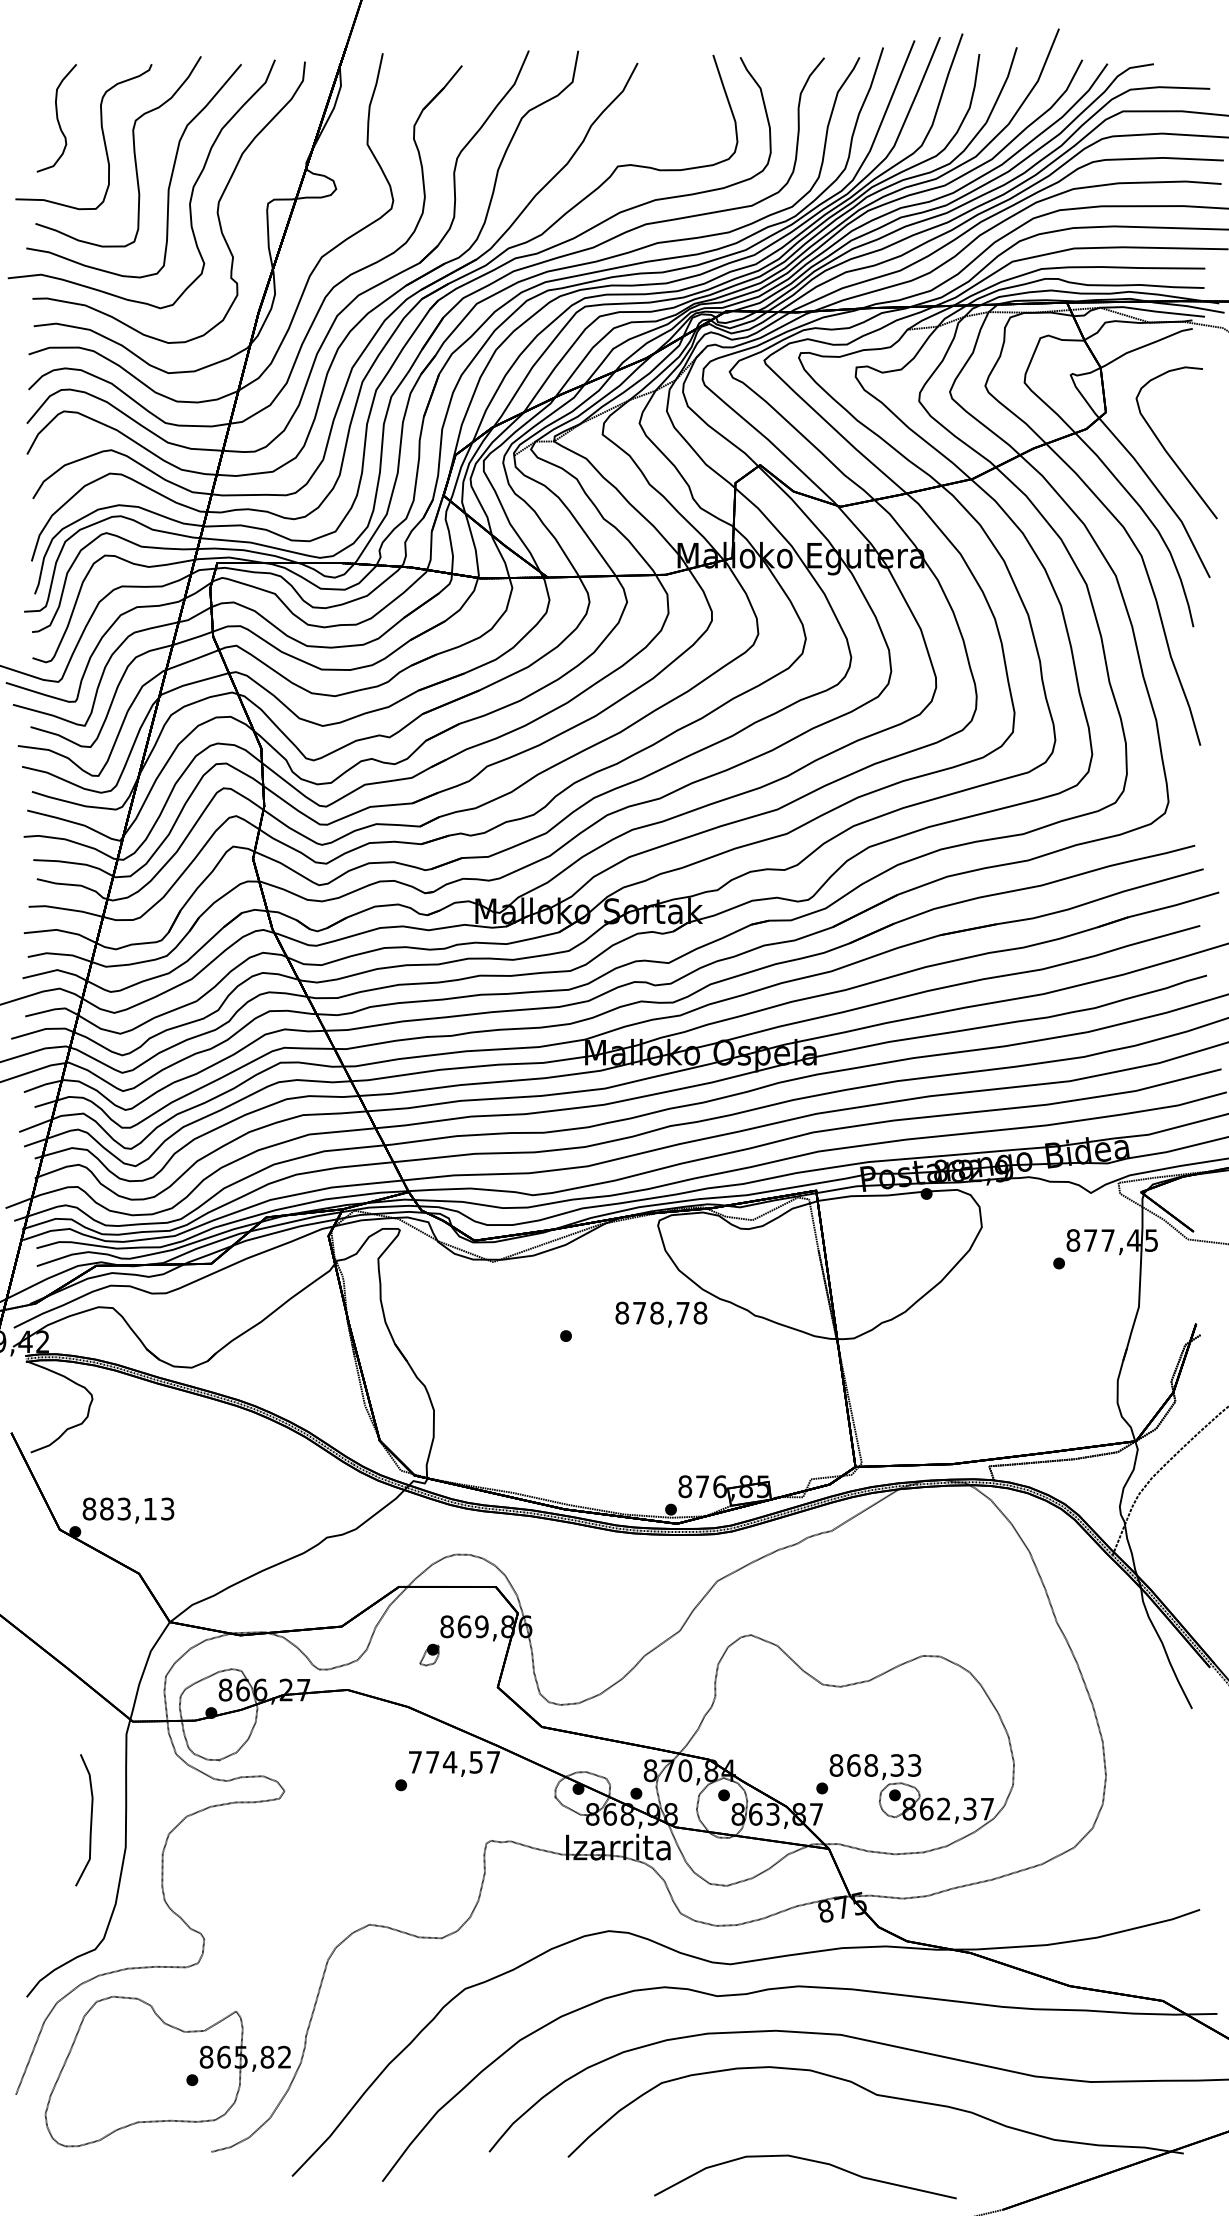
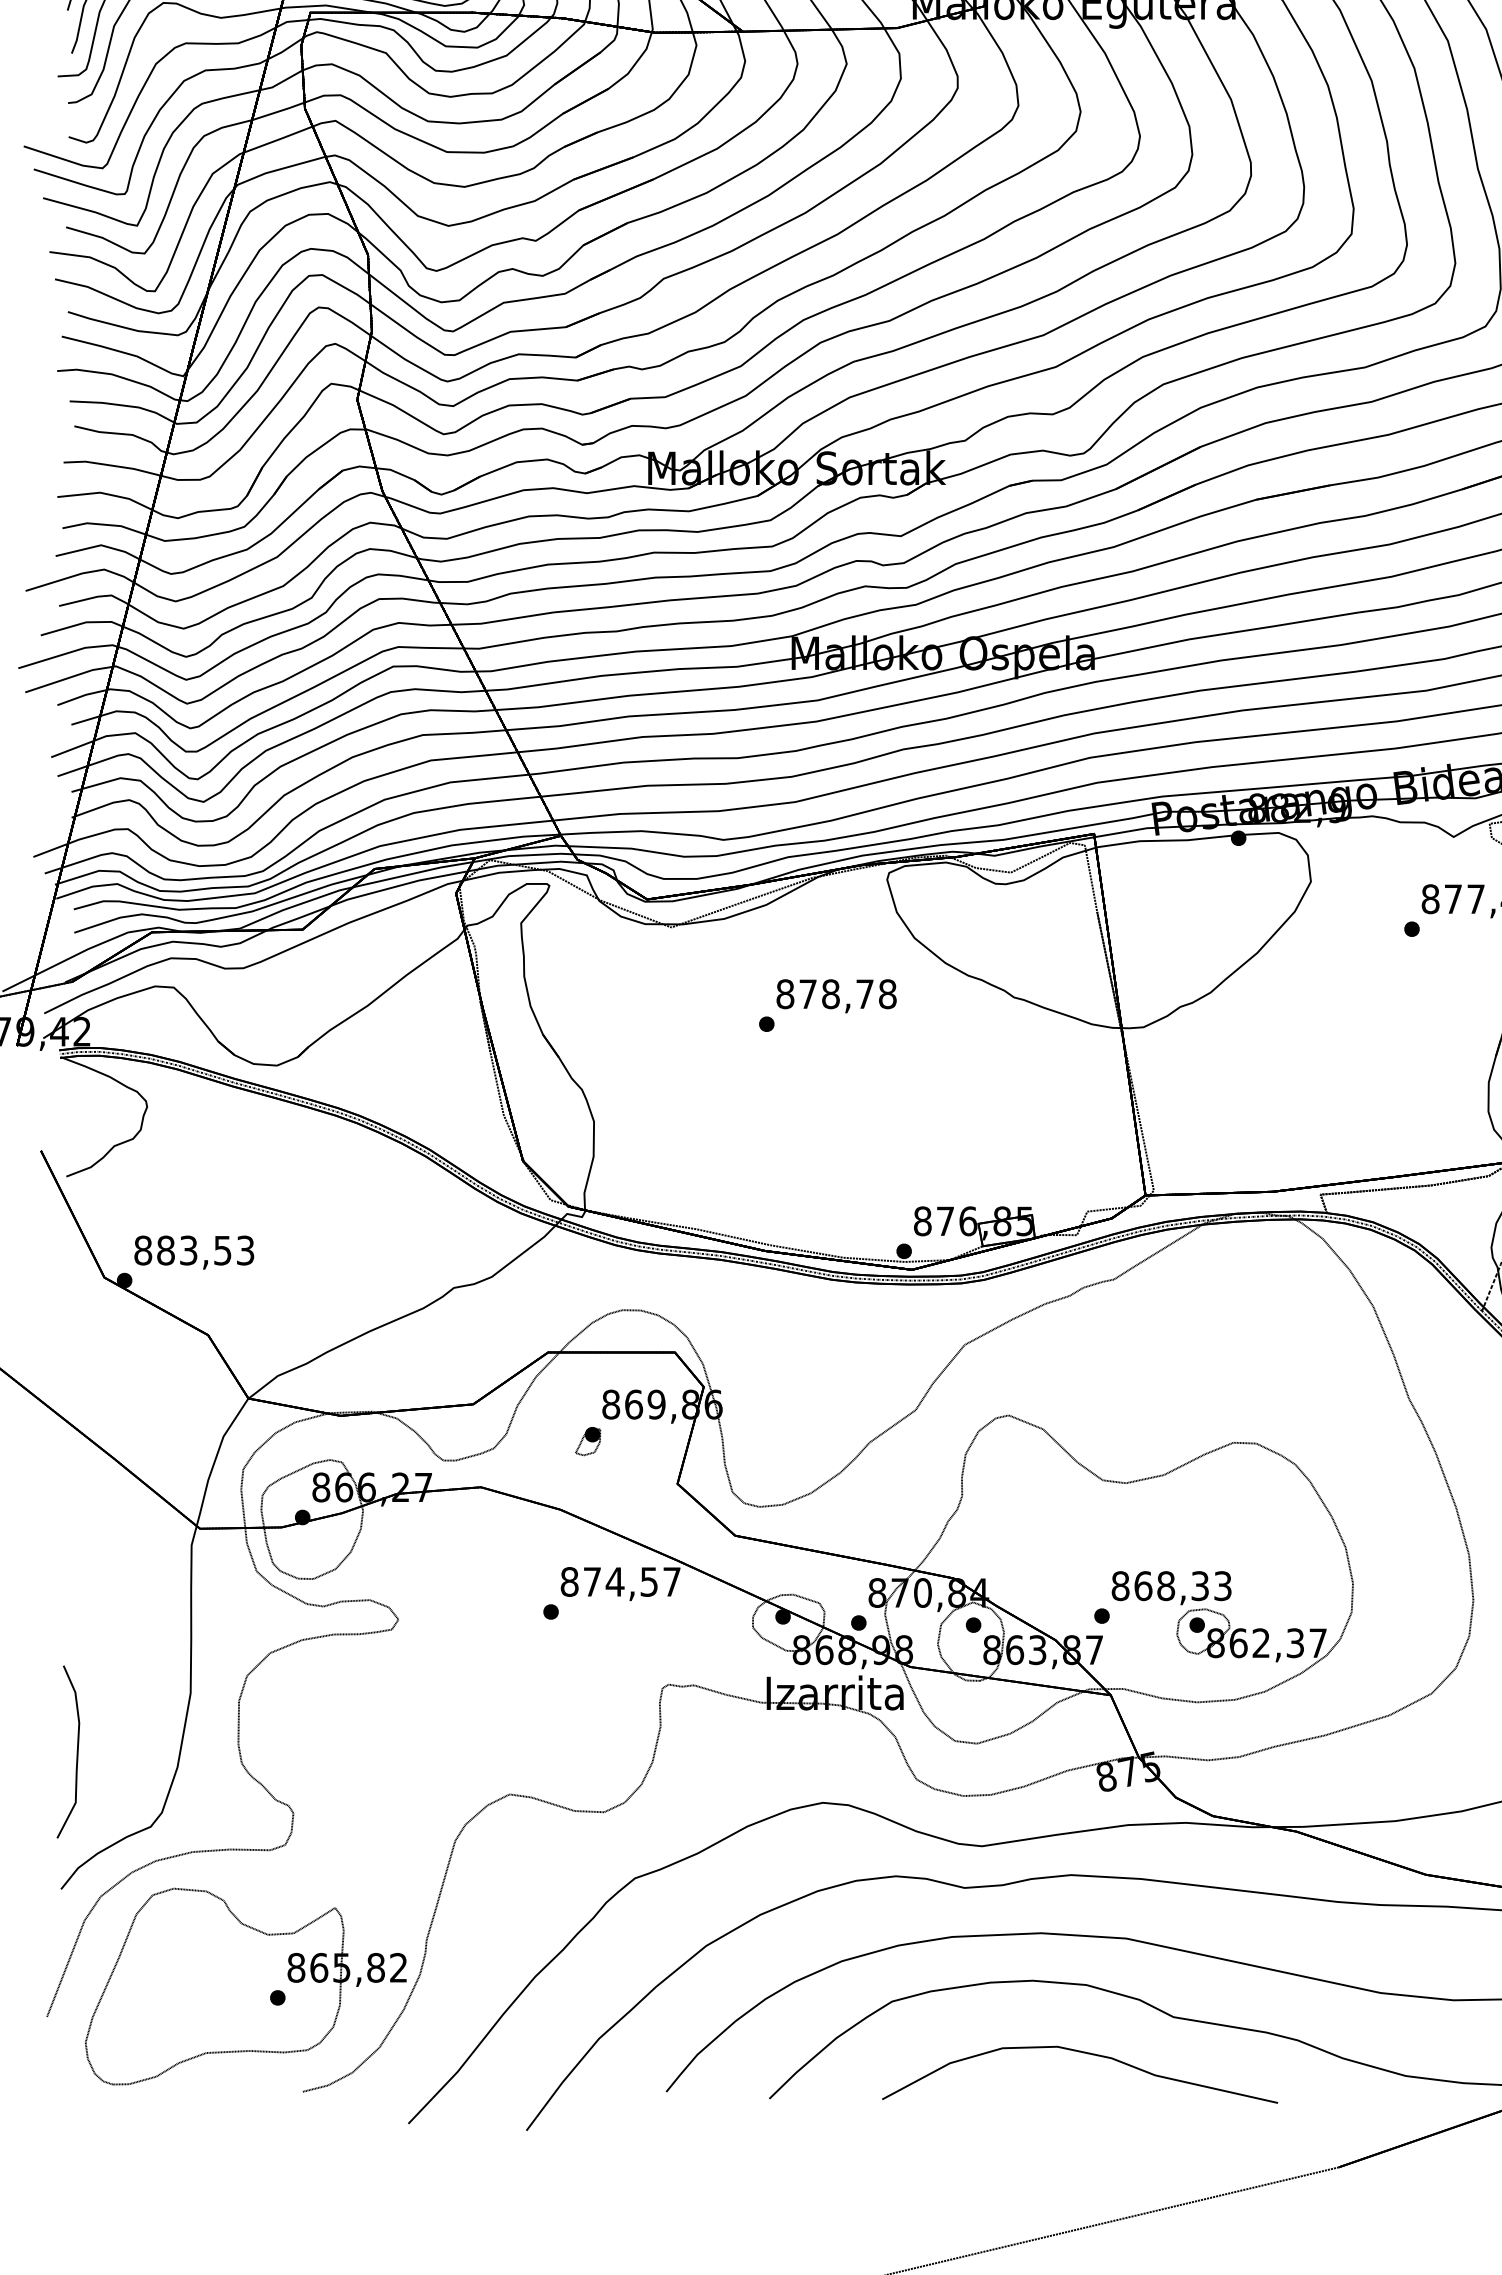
text: (661, 1314) -> (836, 995), moved
text: (149, 1509) -> (221, 1251), 883,13 -> 883,53
text: (415, 1761) -> (569, 1580), 774,57 -> 874,57
curve: (90, 1820) -> (76, 1752), moved
curve: (810, 2161) -> (1086, 2054), moved

